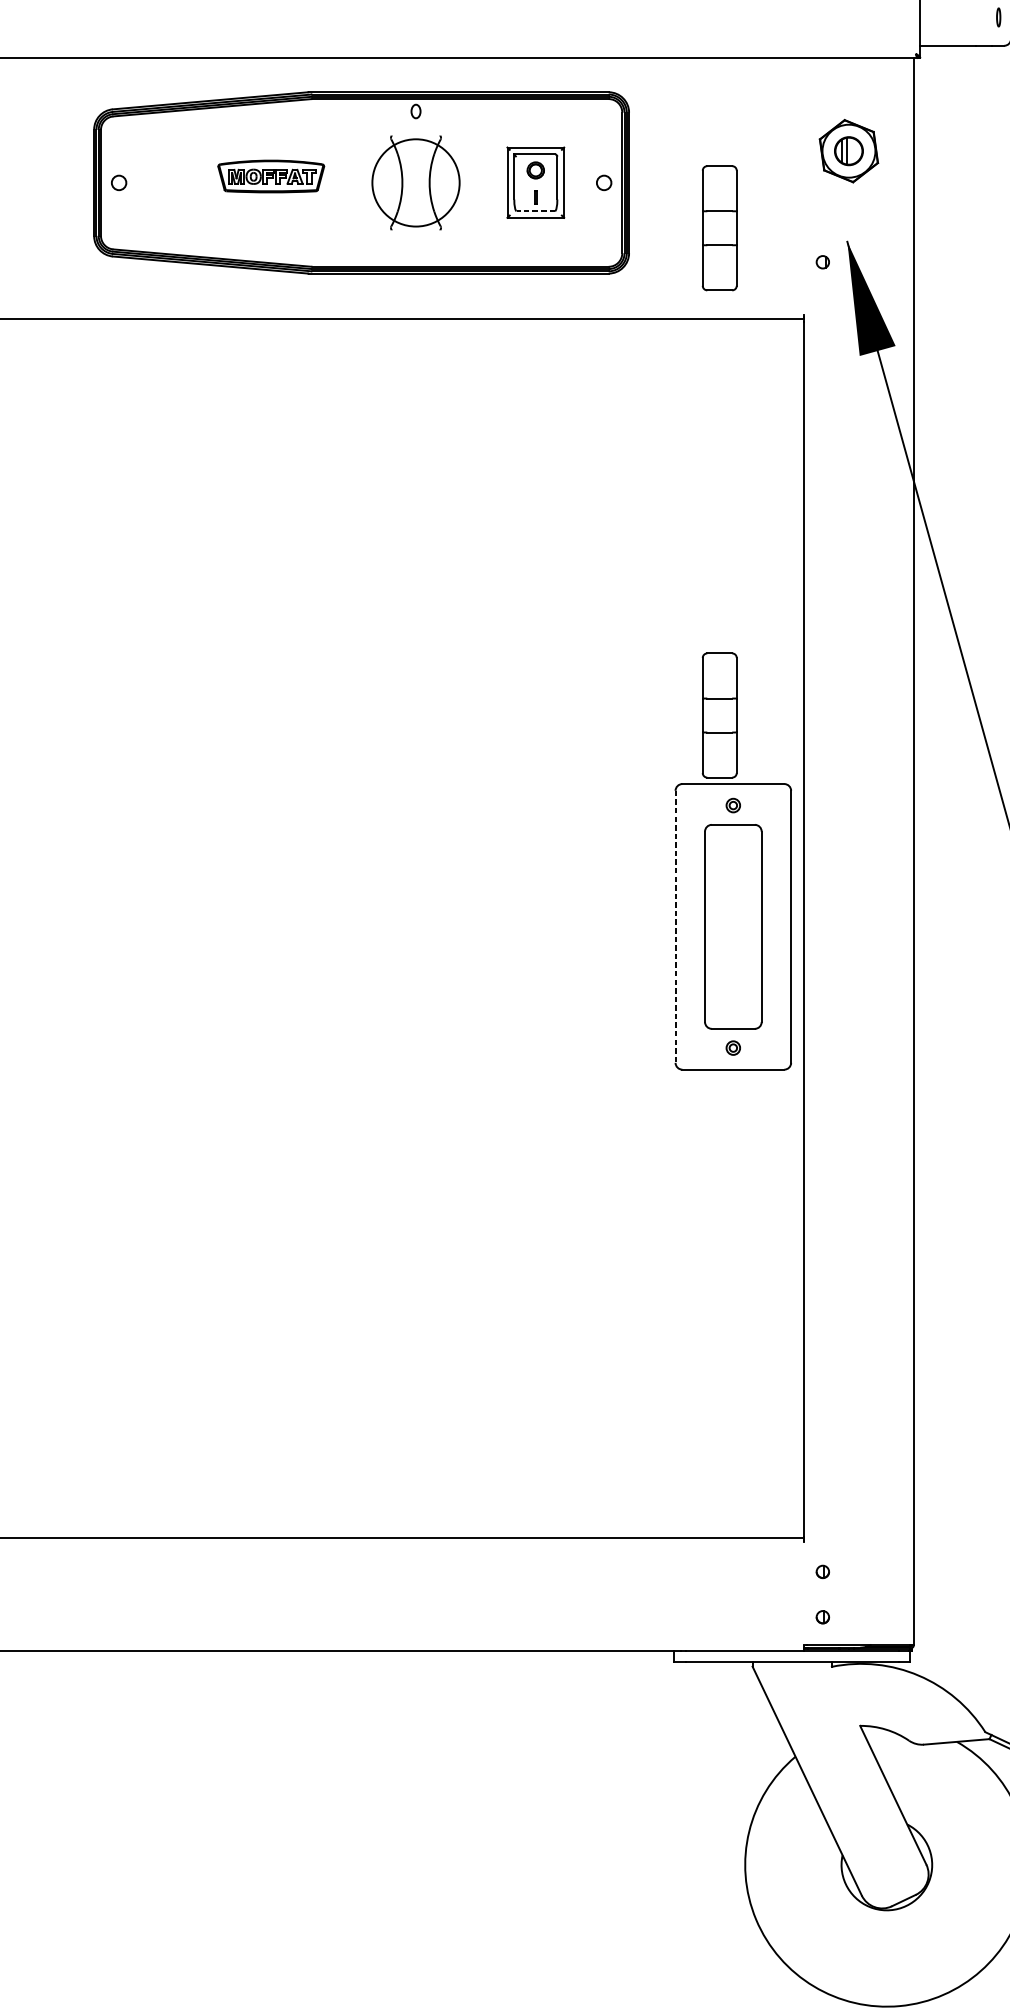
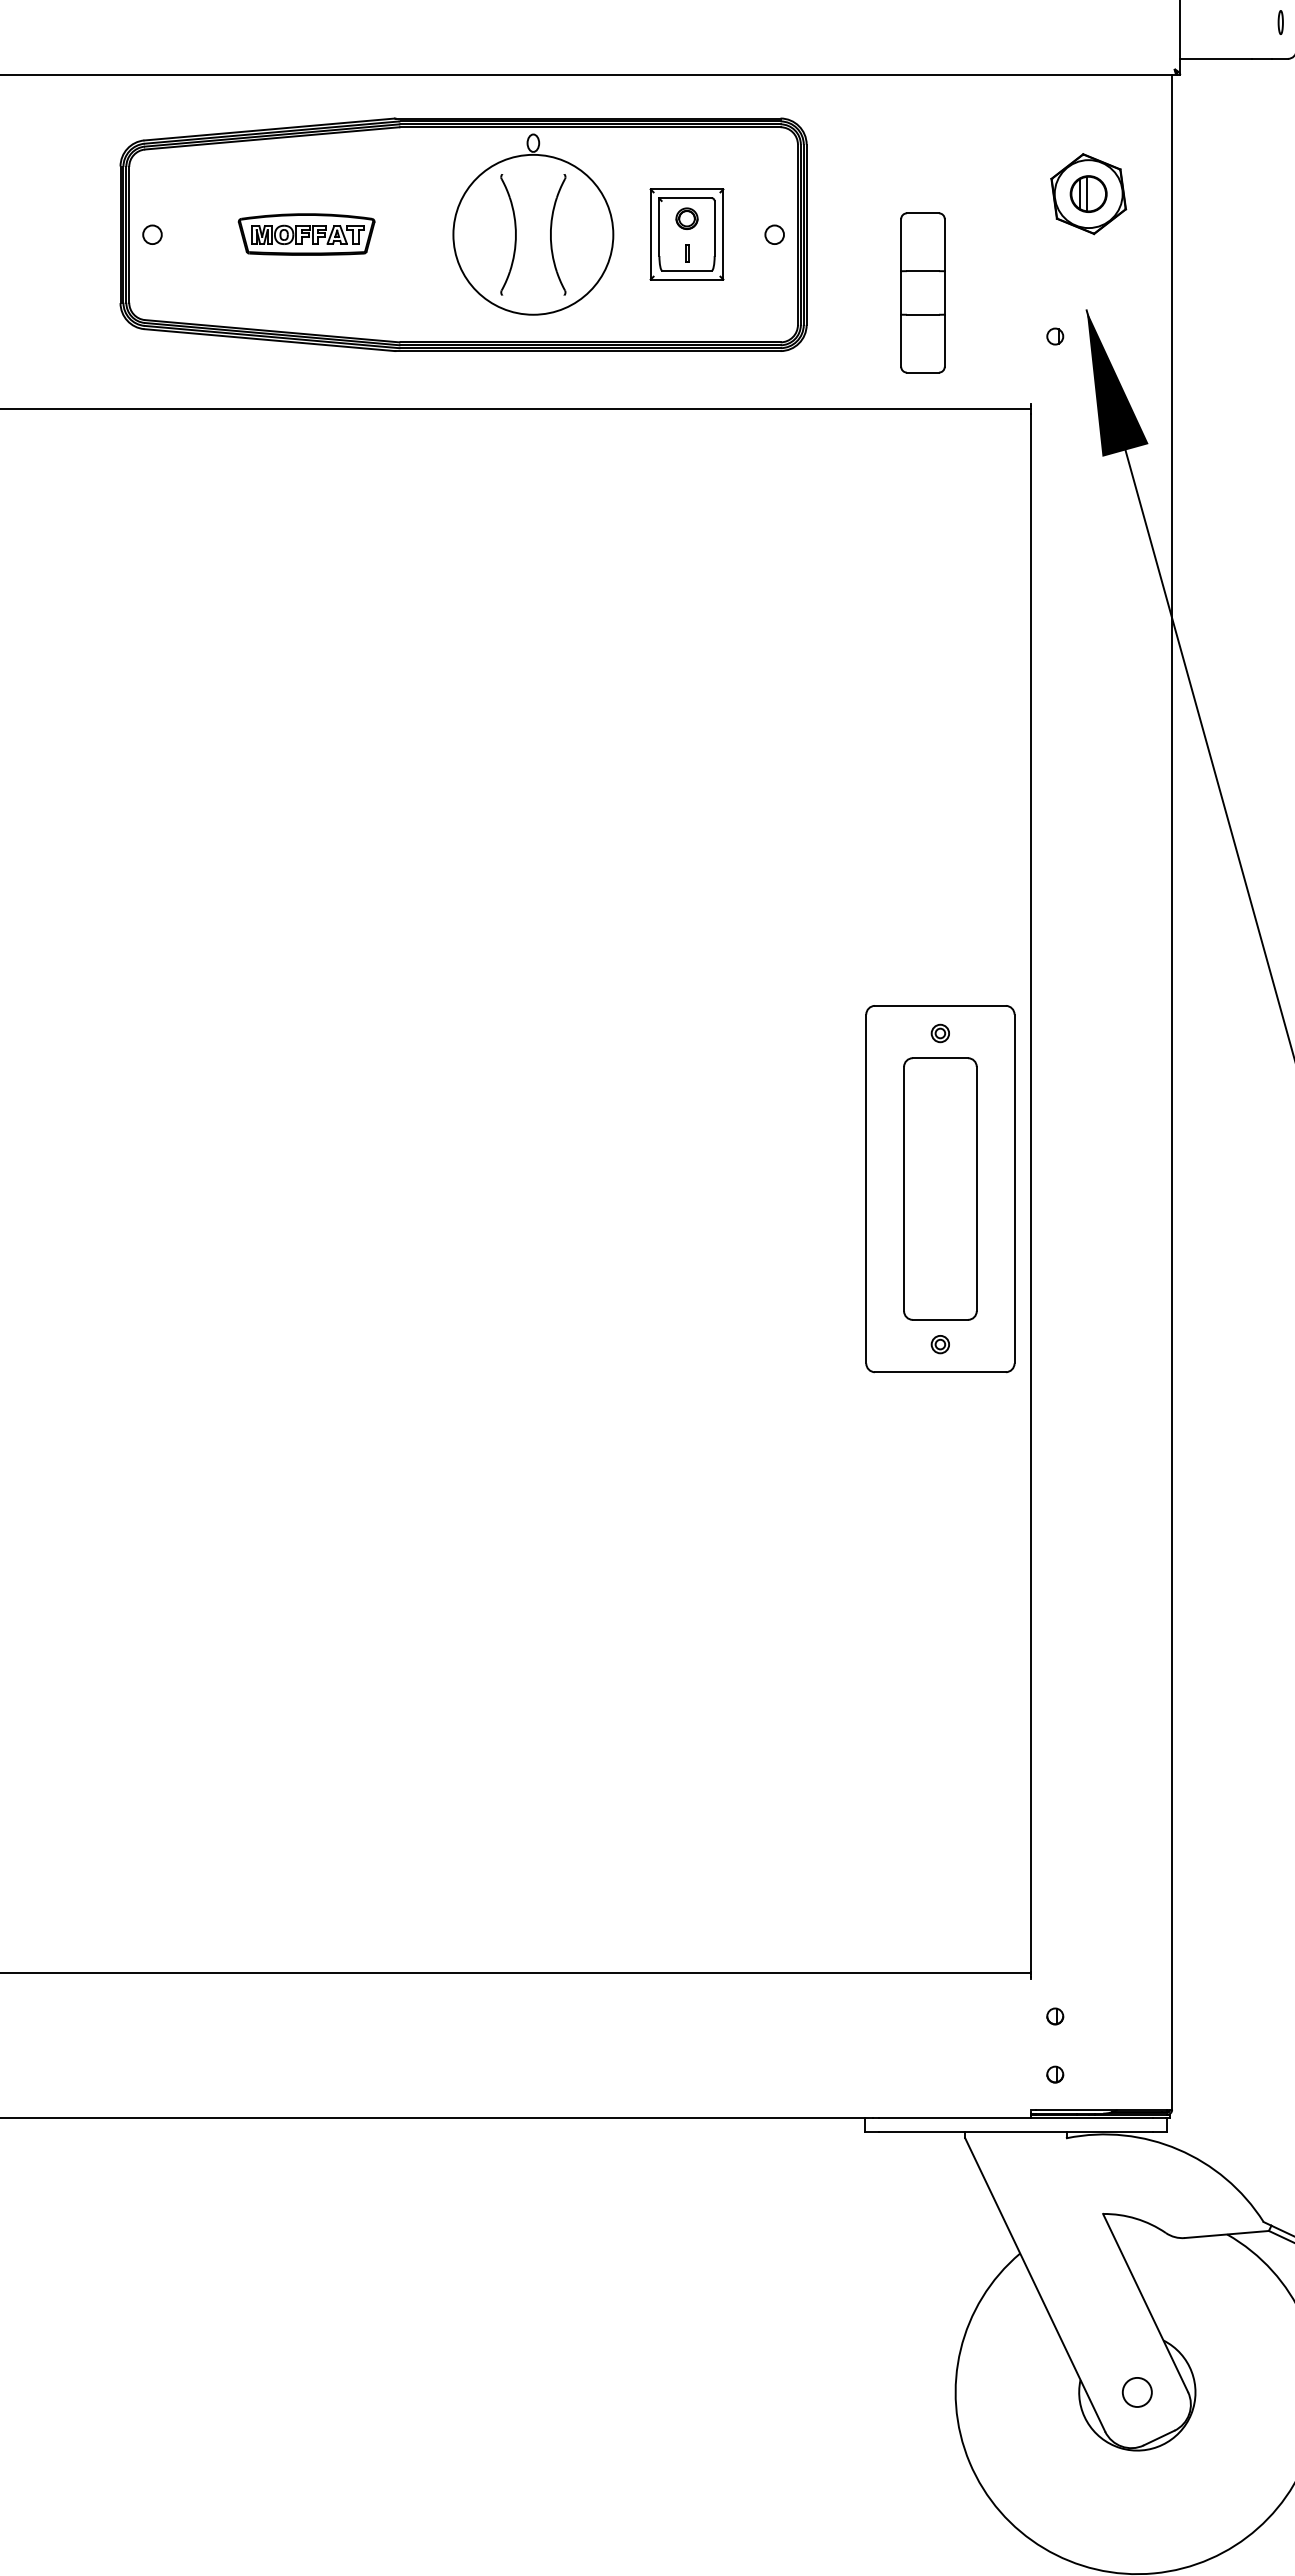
part: (271, 176) -> (306, 234), moved
circle: (416, 182) -> (533, 234), size x1.43
line: (536, 210) -> (687, 270), dashed -> solid
part: (719, 715) -> (922, 917), removed
line: (675, 927) -> (866, 1189), dashed -> solid
circle: (886, 1865) -> (1136, 2392), added

